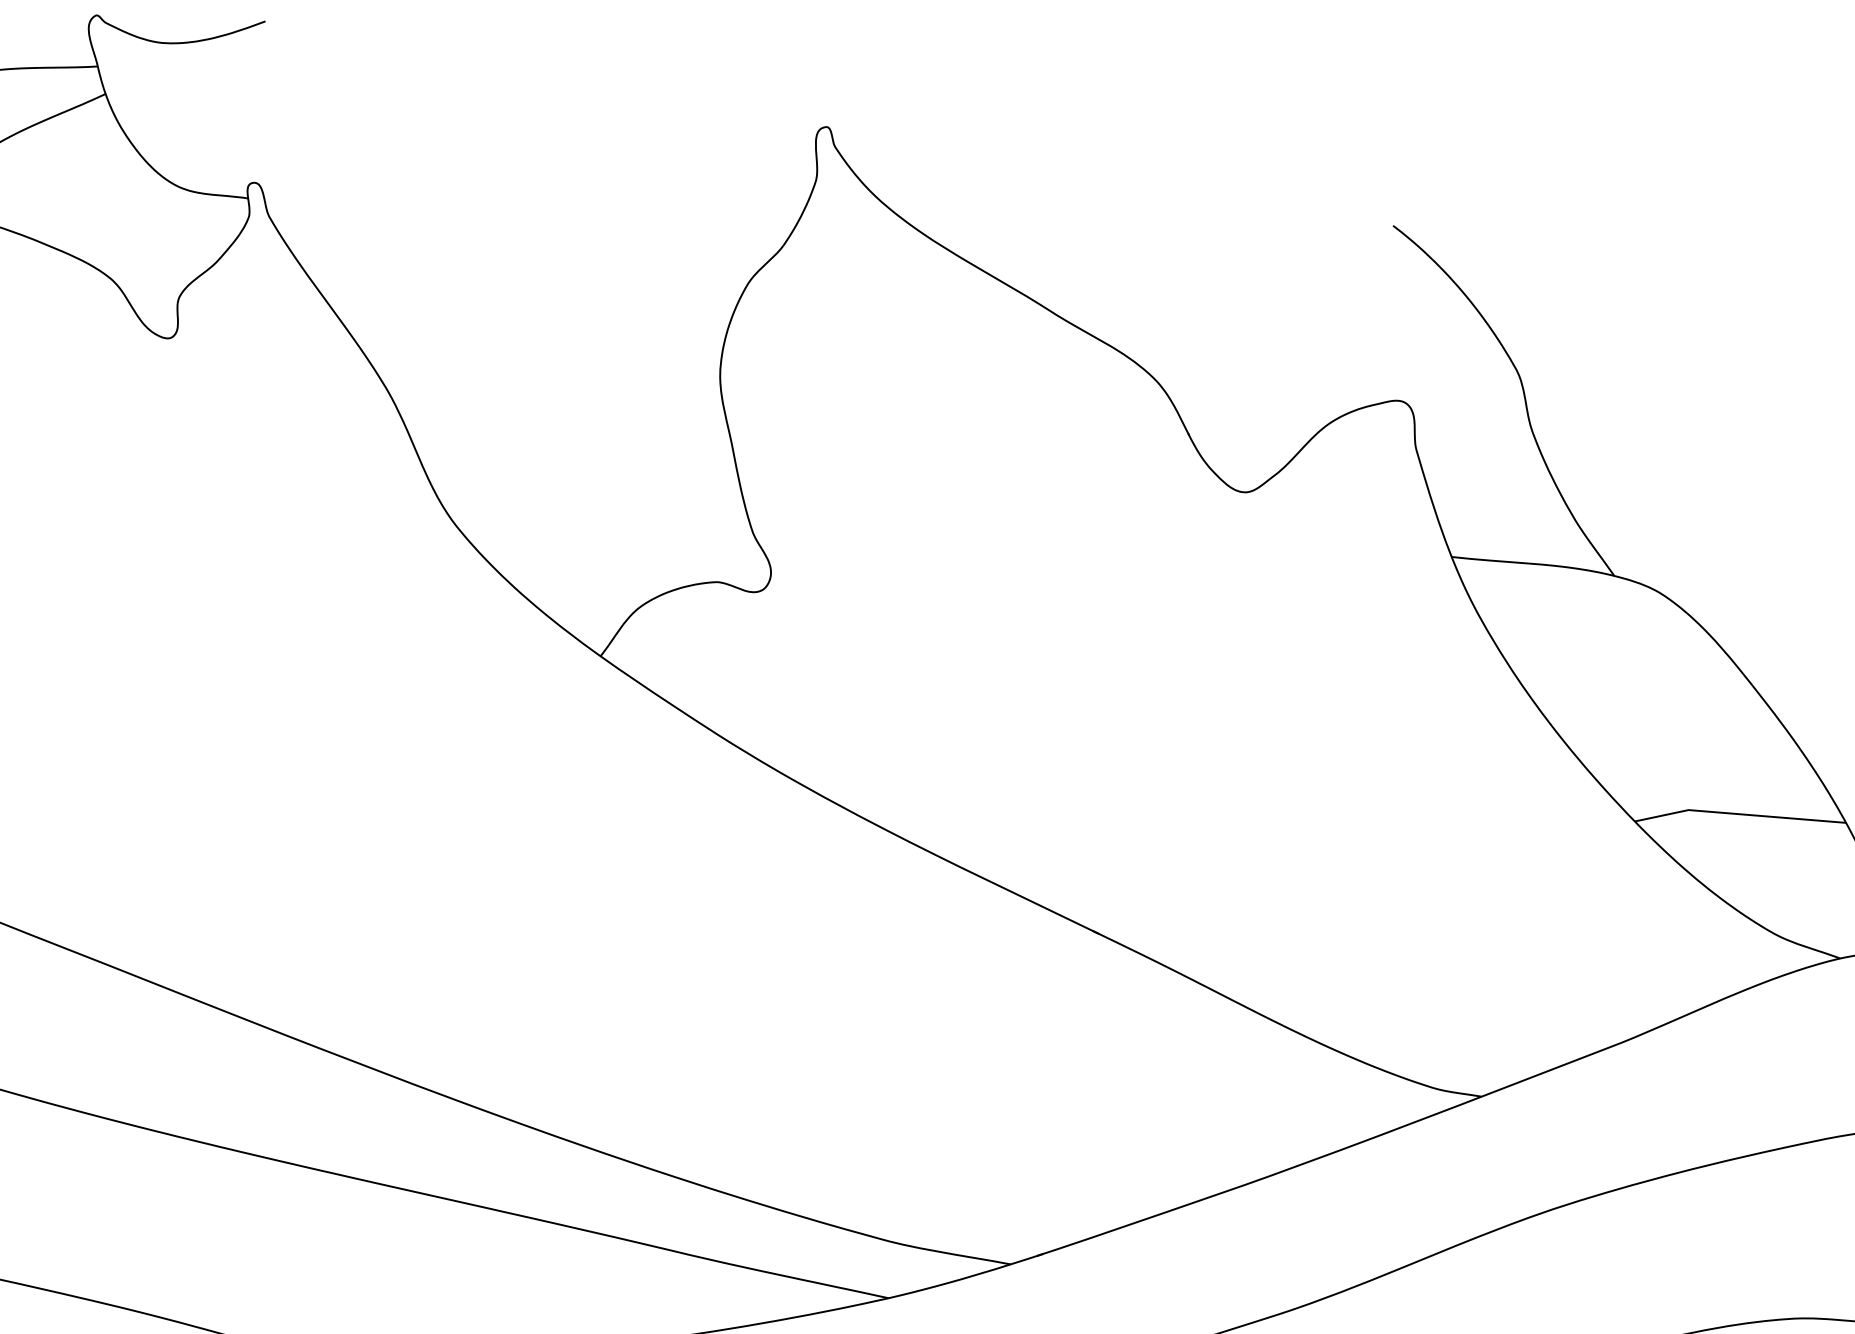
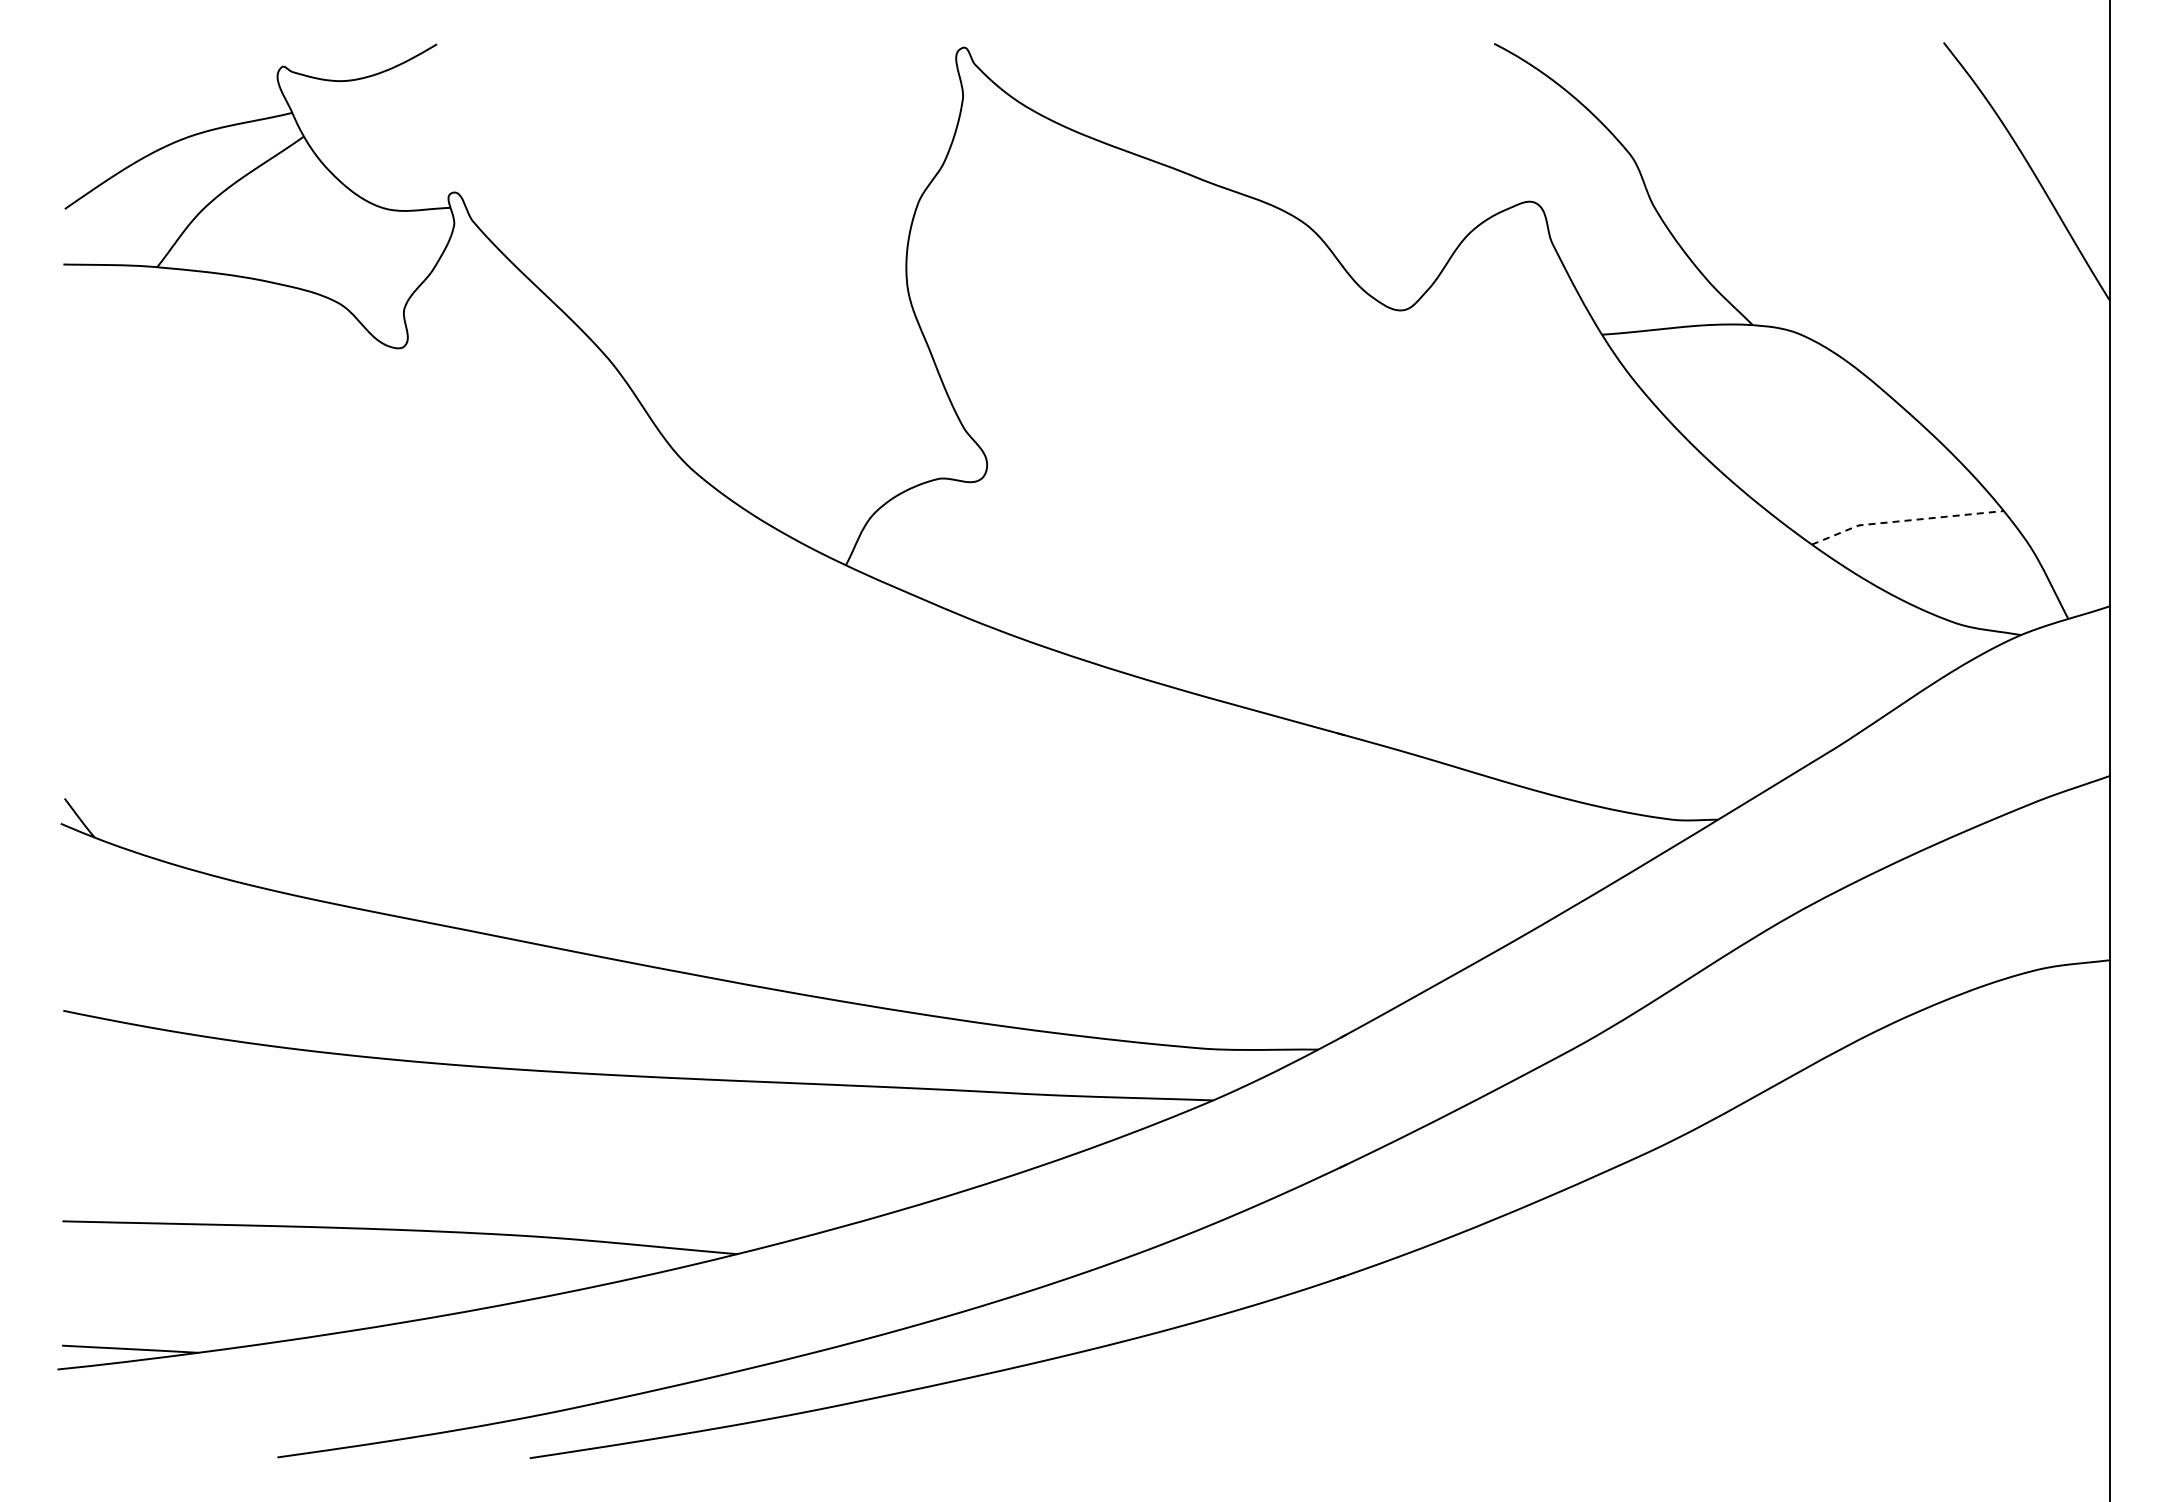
line: (1739, 813) -> (1905, 520), solid -> dashed

